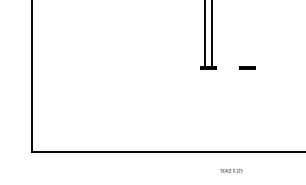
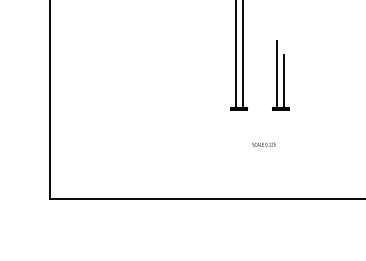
line: (244, 36) -> (277, 74), added
line: (250, 42) -> (284, 81), added
text: (231, 170) -> (263, 144), moved

